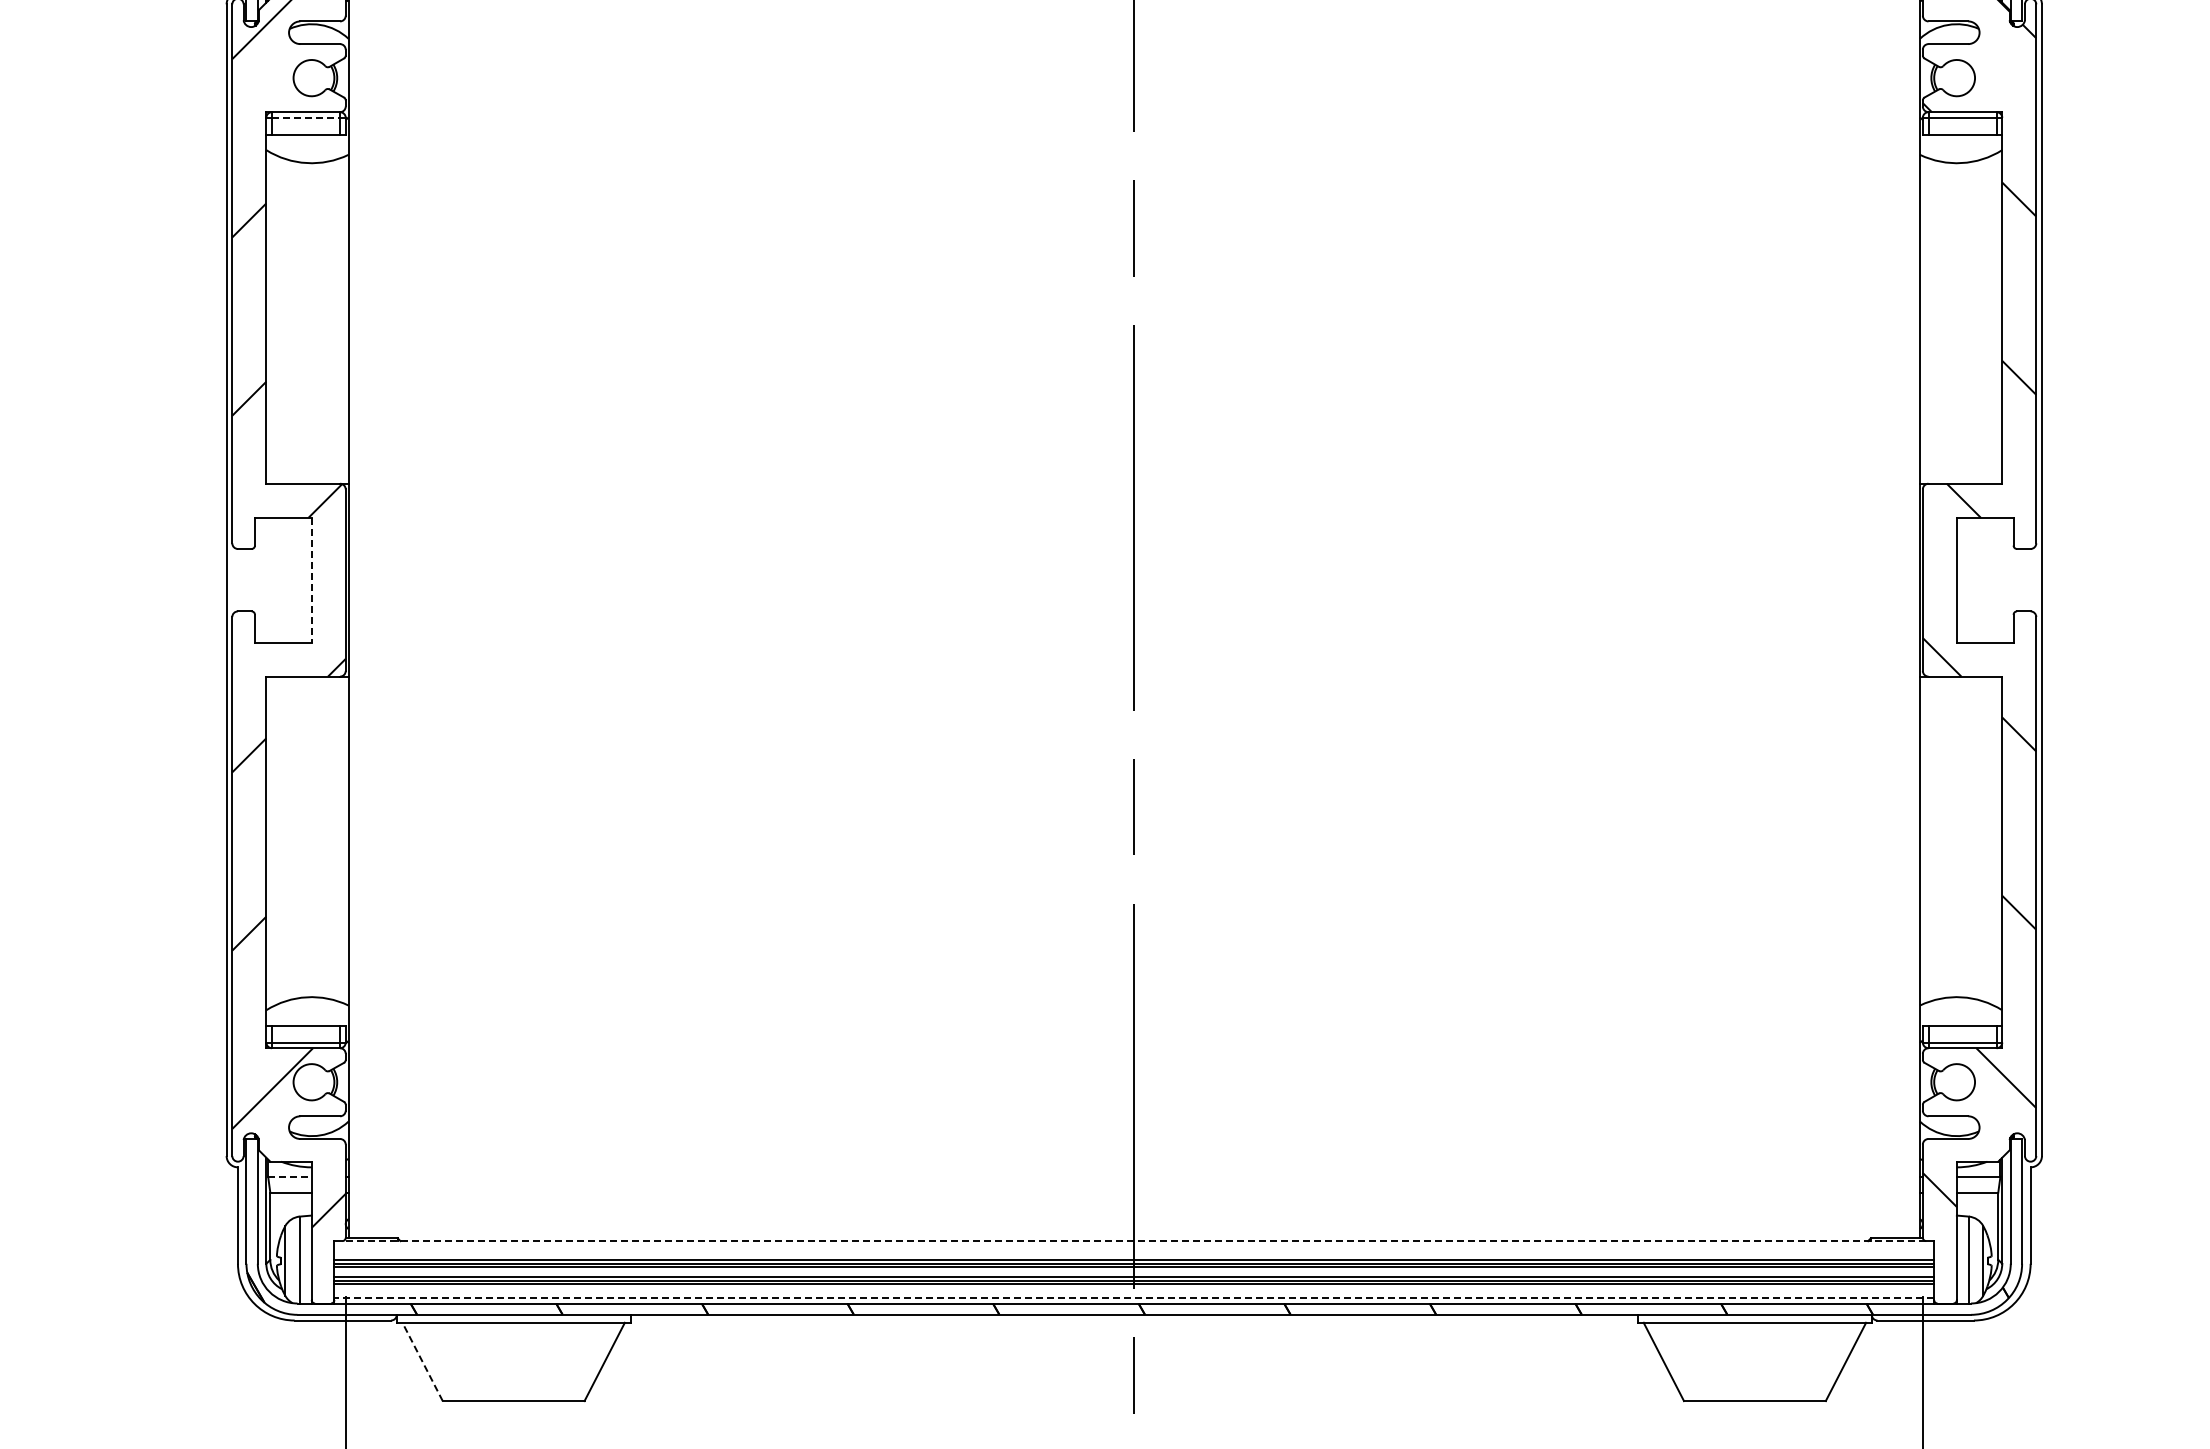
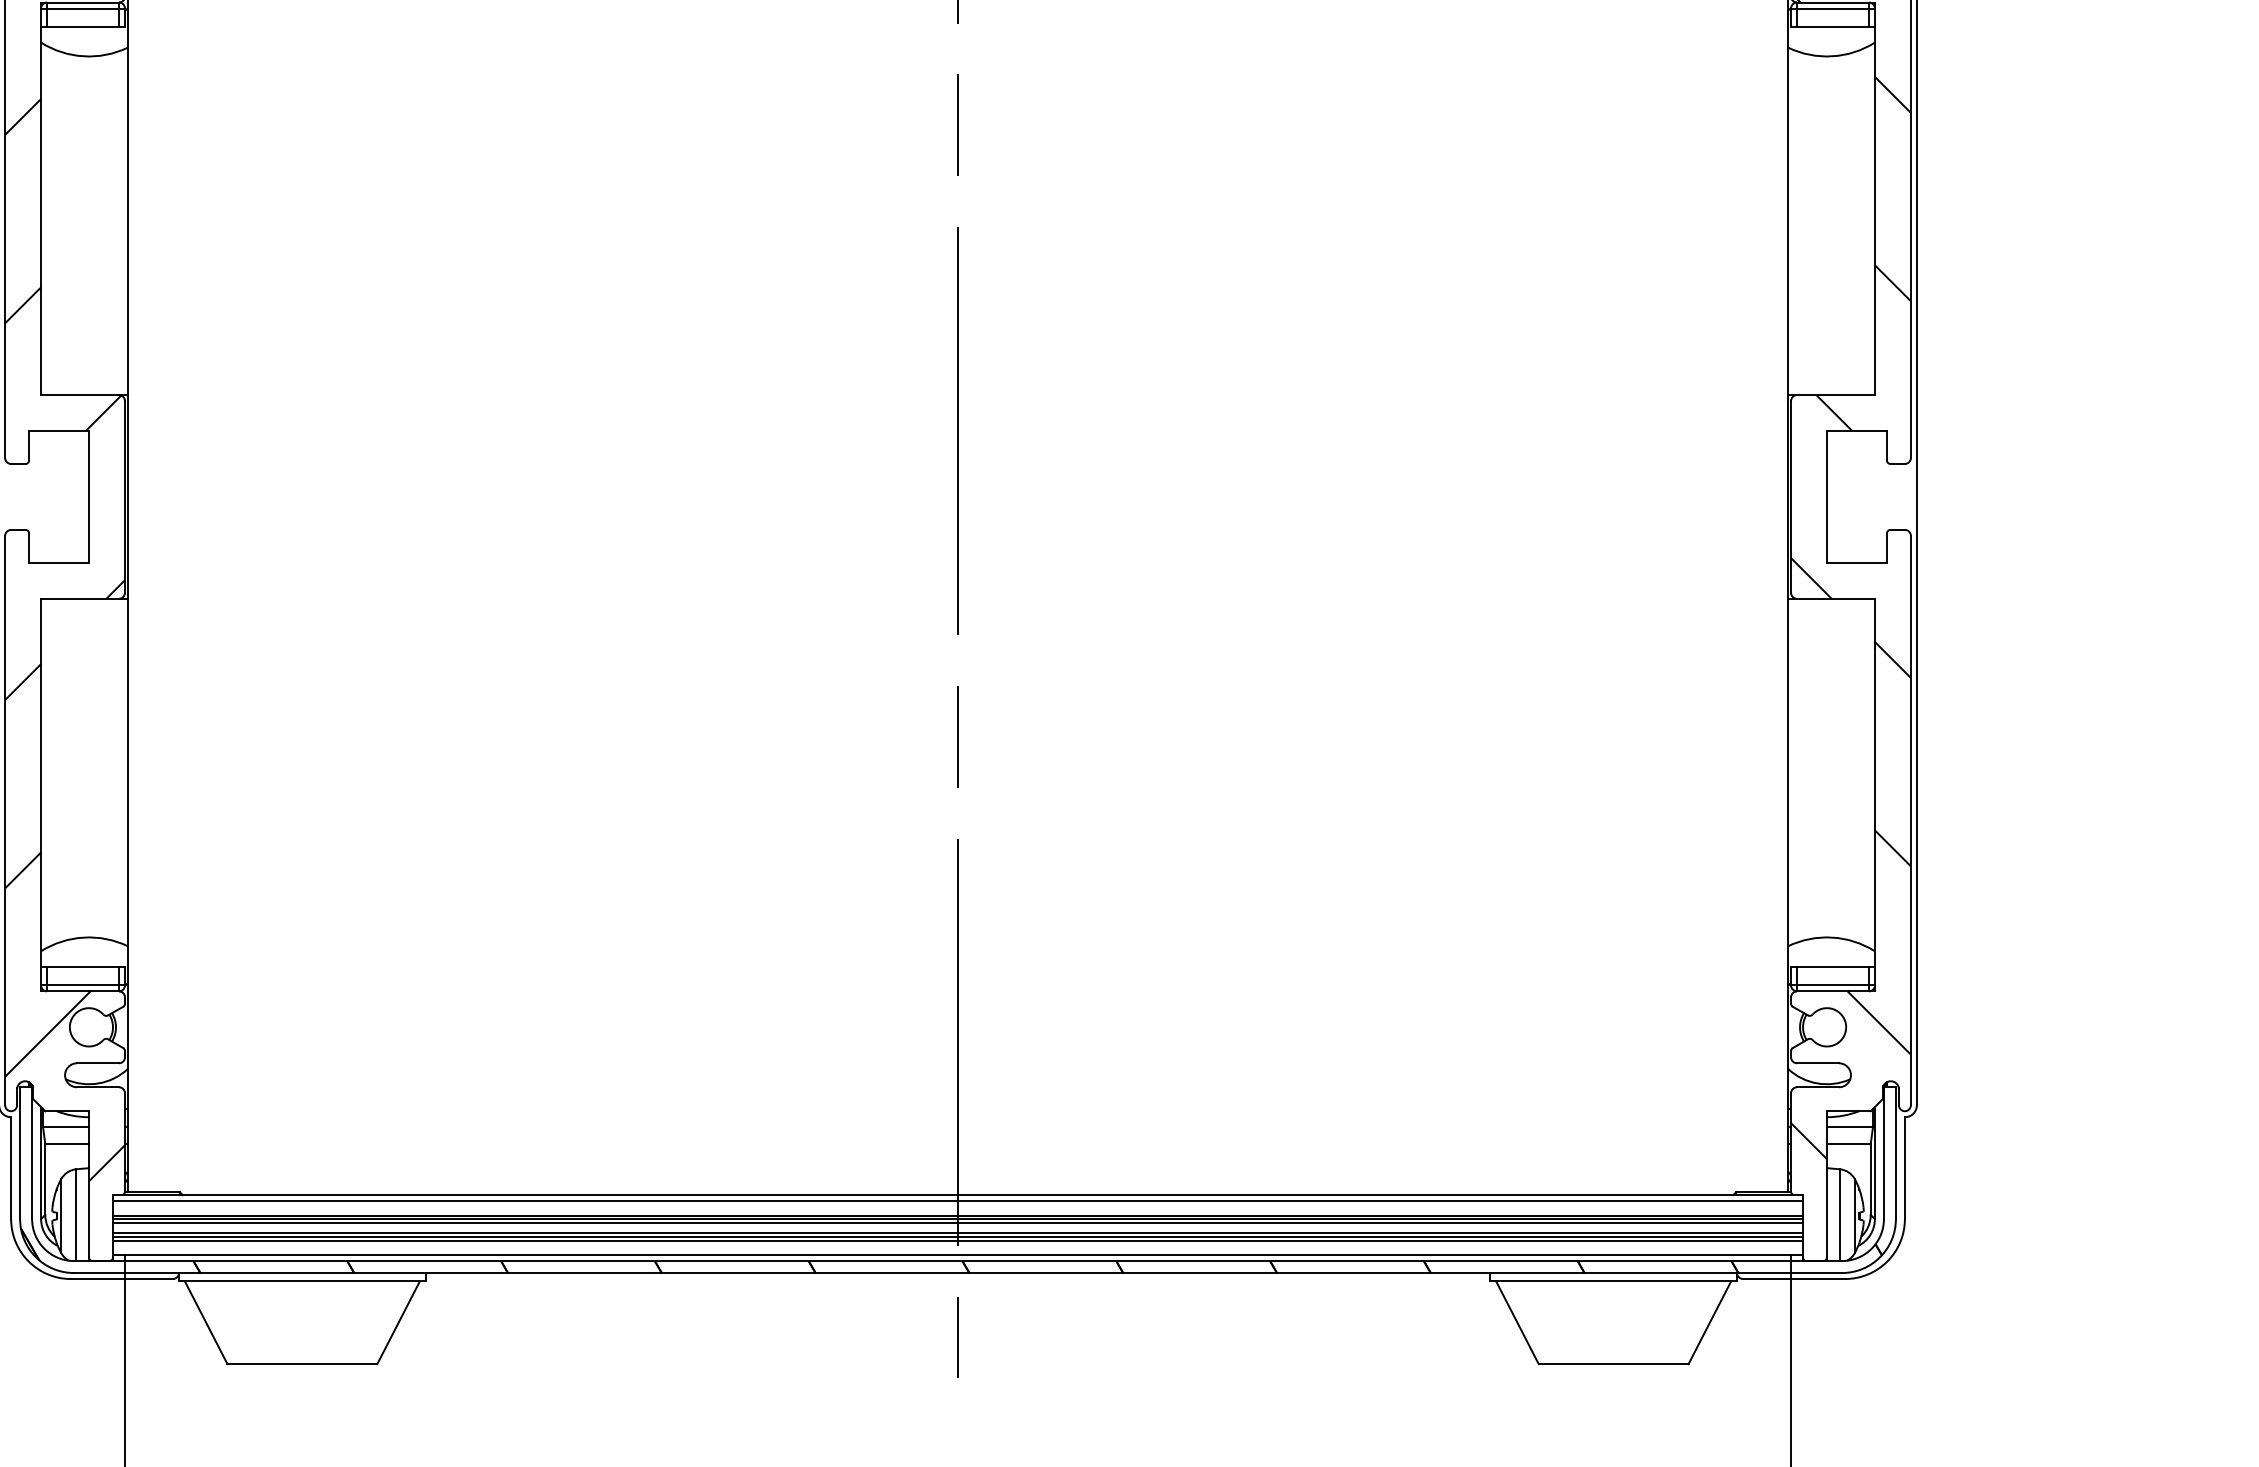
line: (306, 117) -> (83, 8), dashed -> solid
line: (311, 580) -> (88, 497), dashed -> solid
line: (289, 1176) -> (65, 1126), dashed -> solid
line: (1134, 1241) -> (958, 1195), dashed -> solid
line: (1134, 1246) -> (958, 1200), added
line: (1134, 1297) -> (958, 1254), dashed -> solid
line: (422, 1361) -> (206, 1322), dashed -> solid

